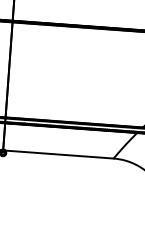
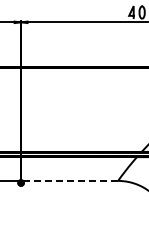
line: (59, 154) -> (70, 180), solid -> dashed

